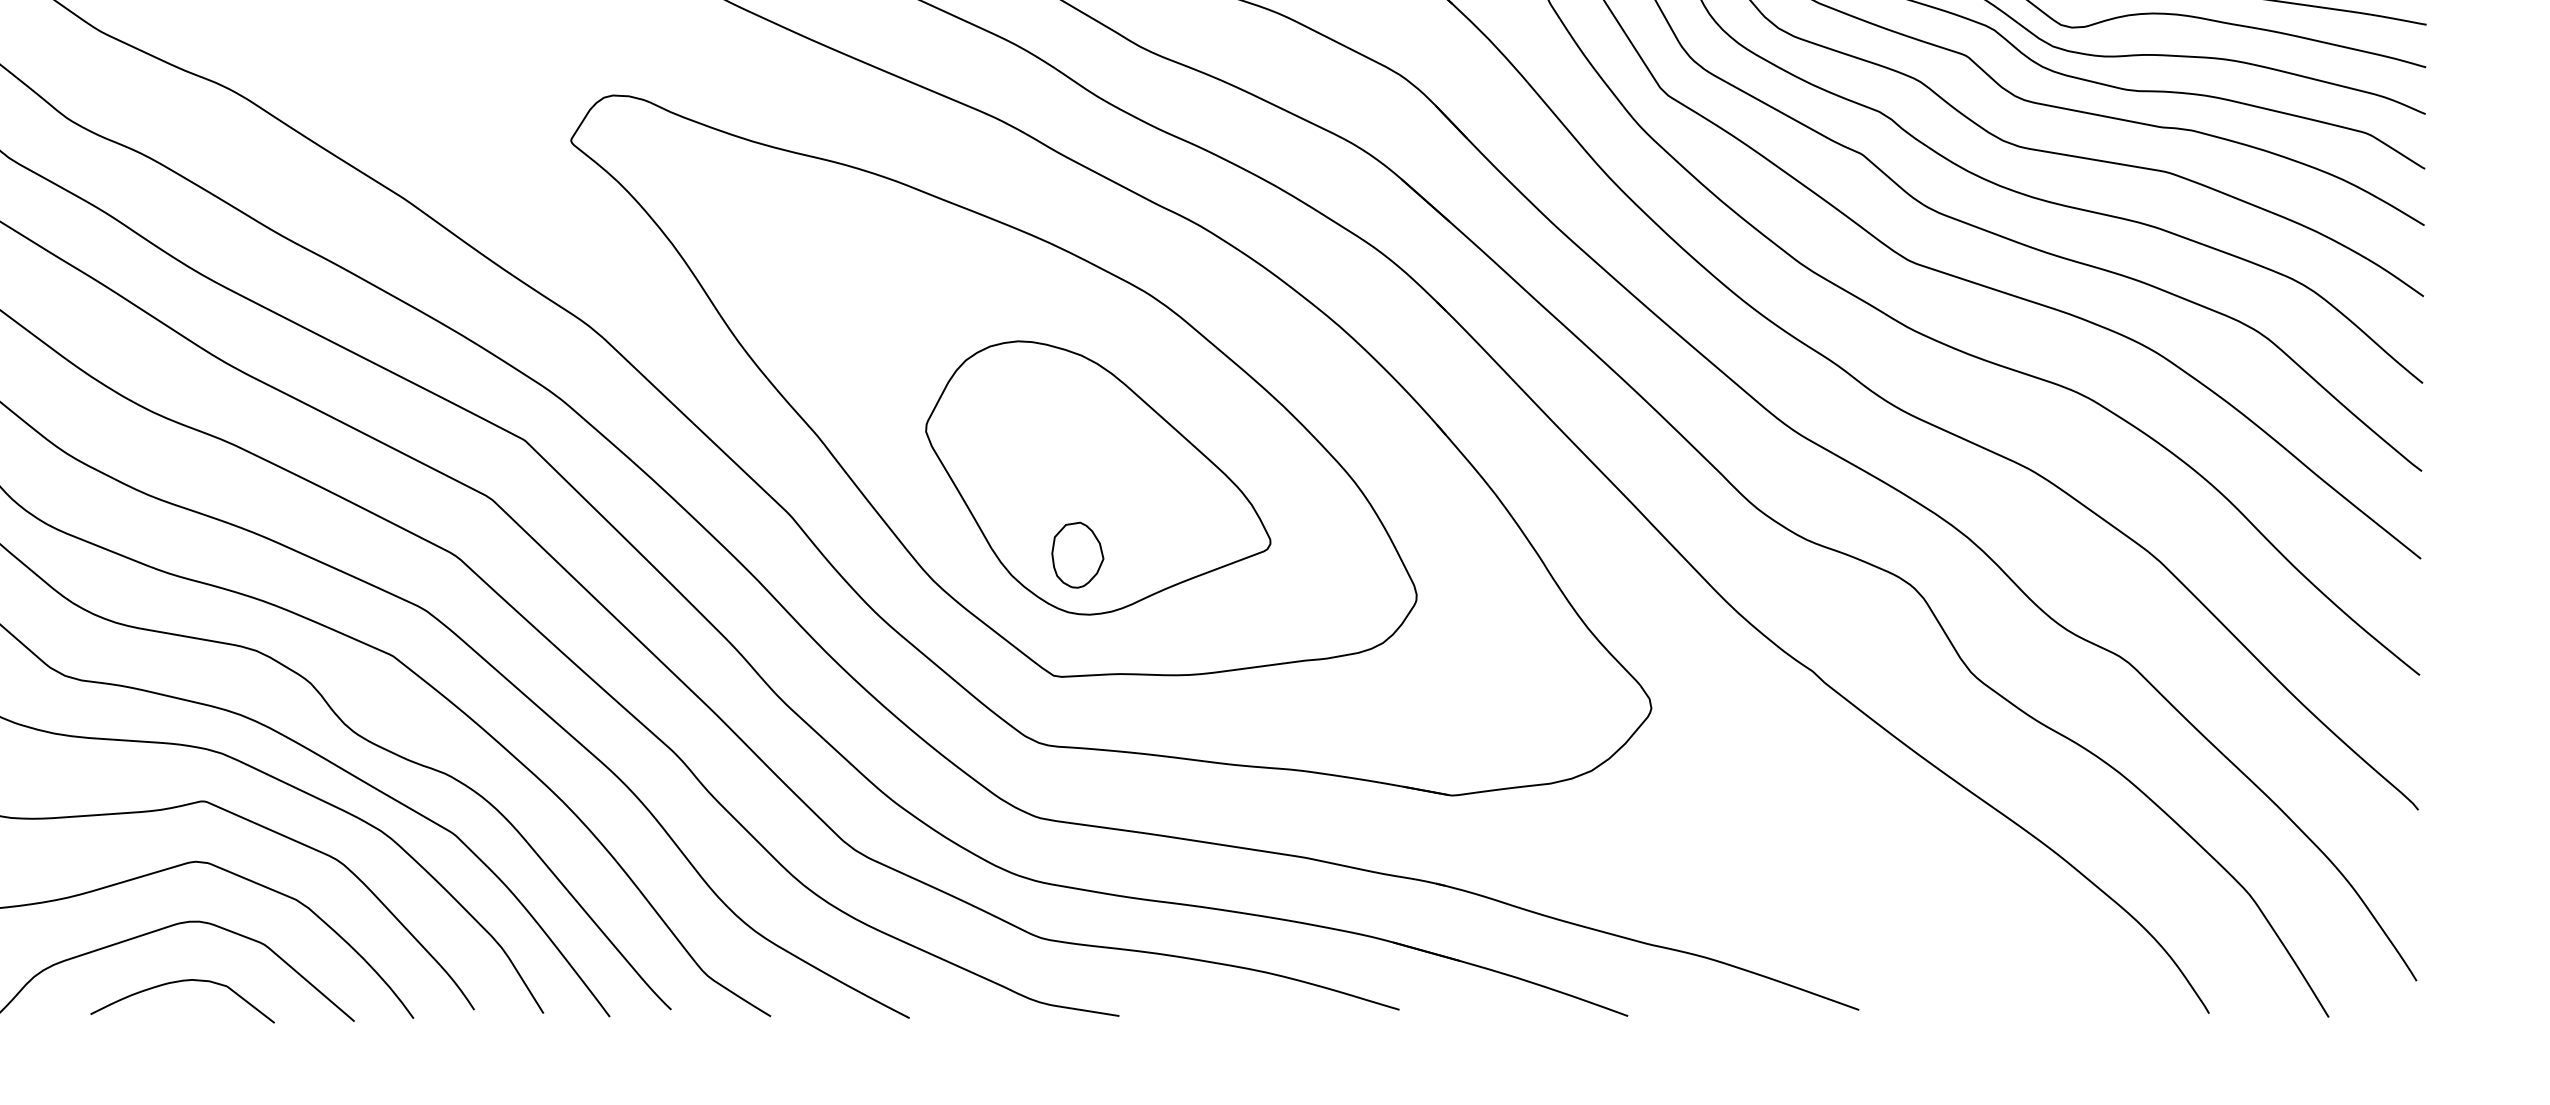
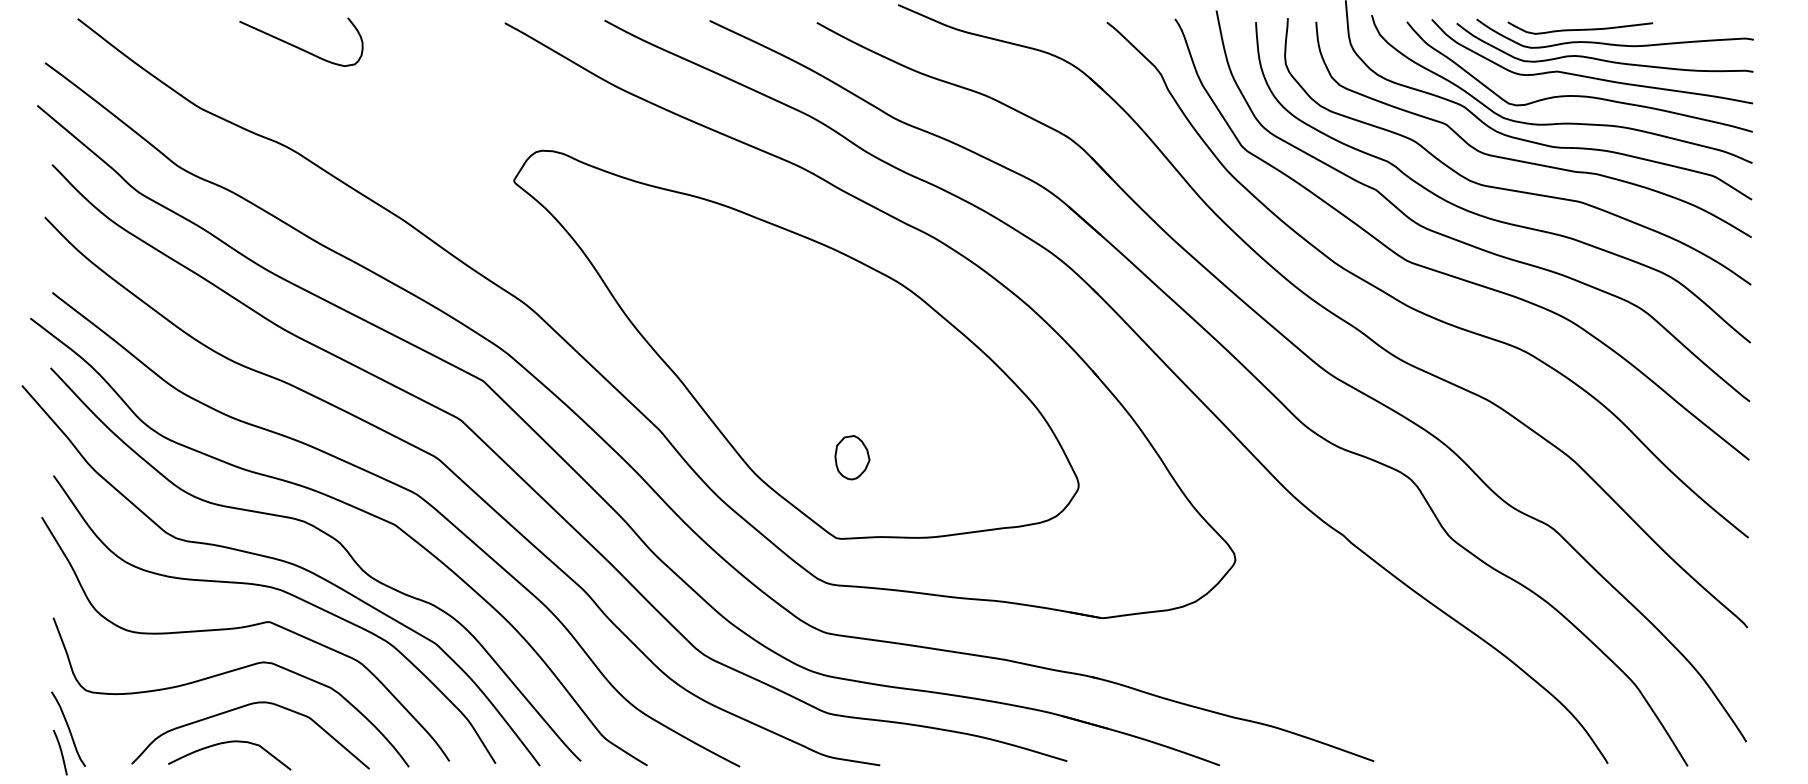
part: (1097, 478) -> (865, 406), removed
curve: (179, 983) -> (227, 743), moved

